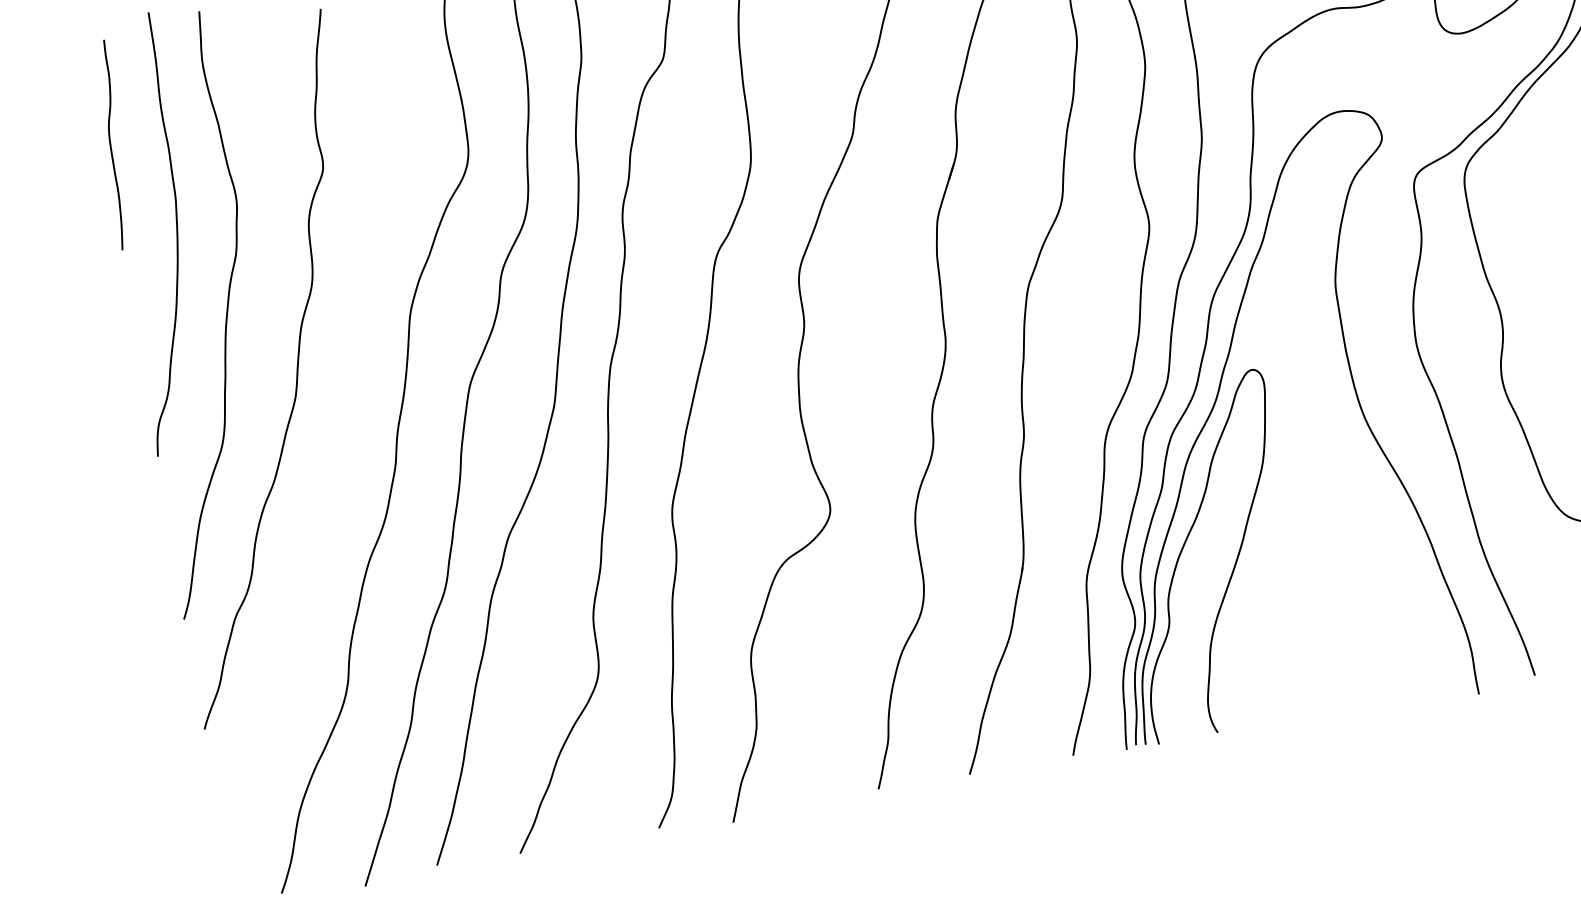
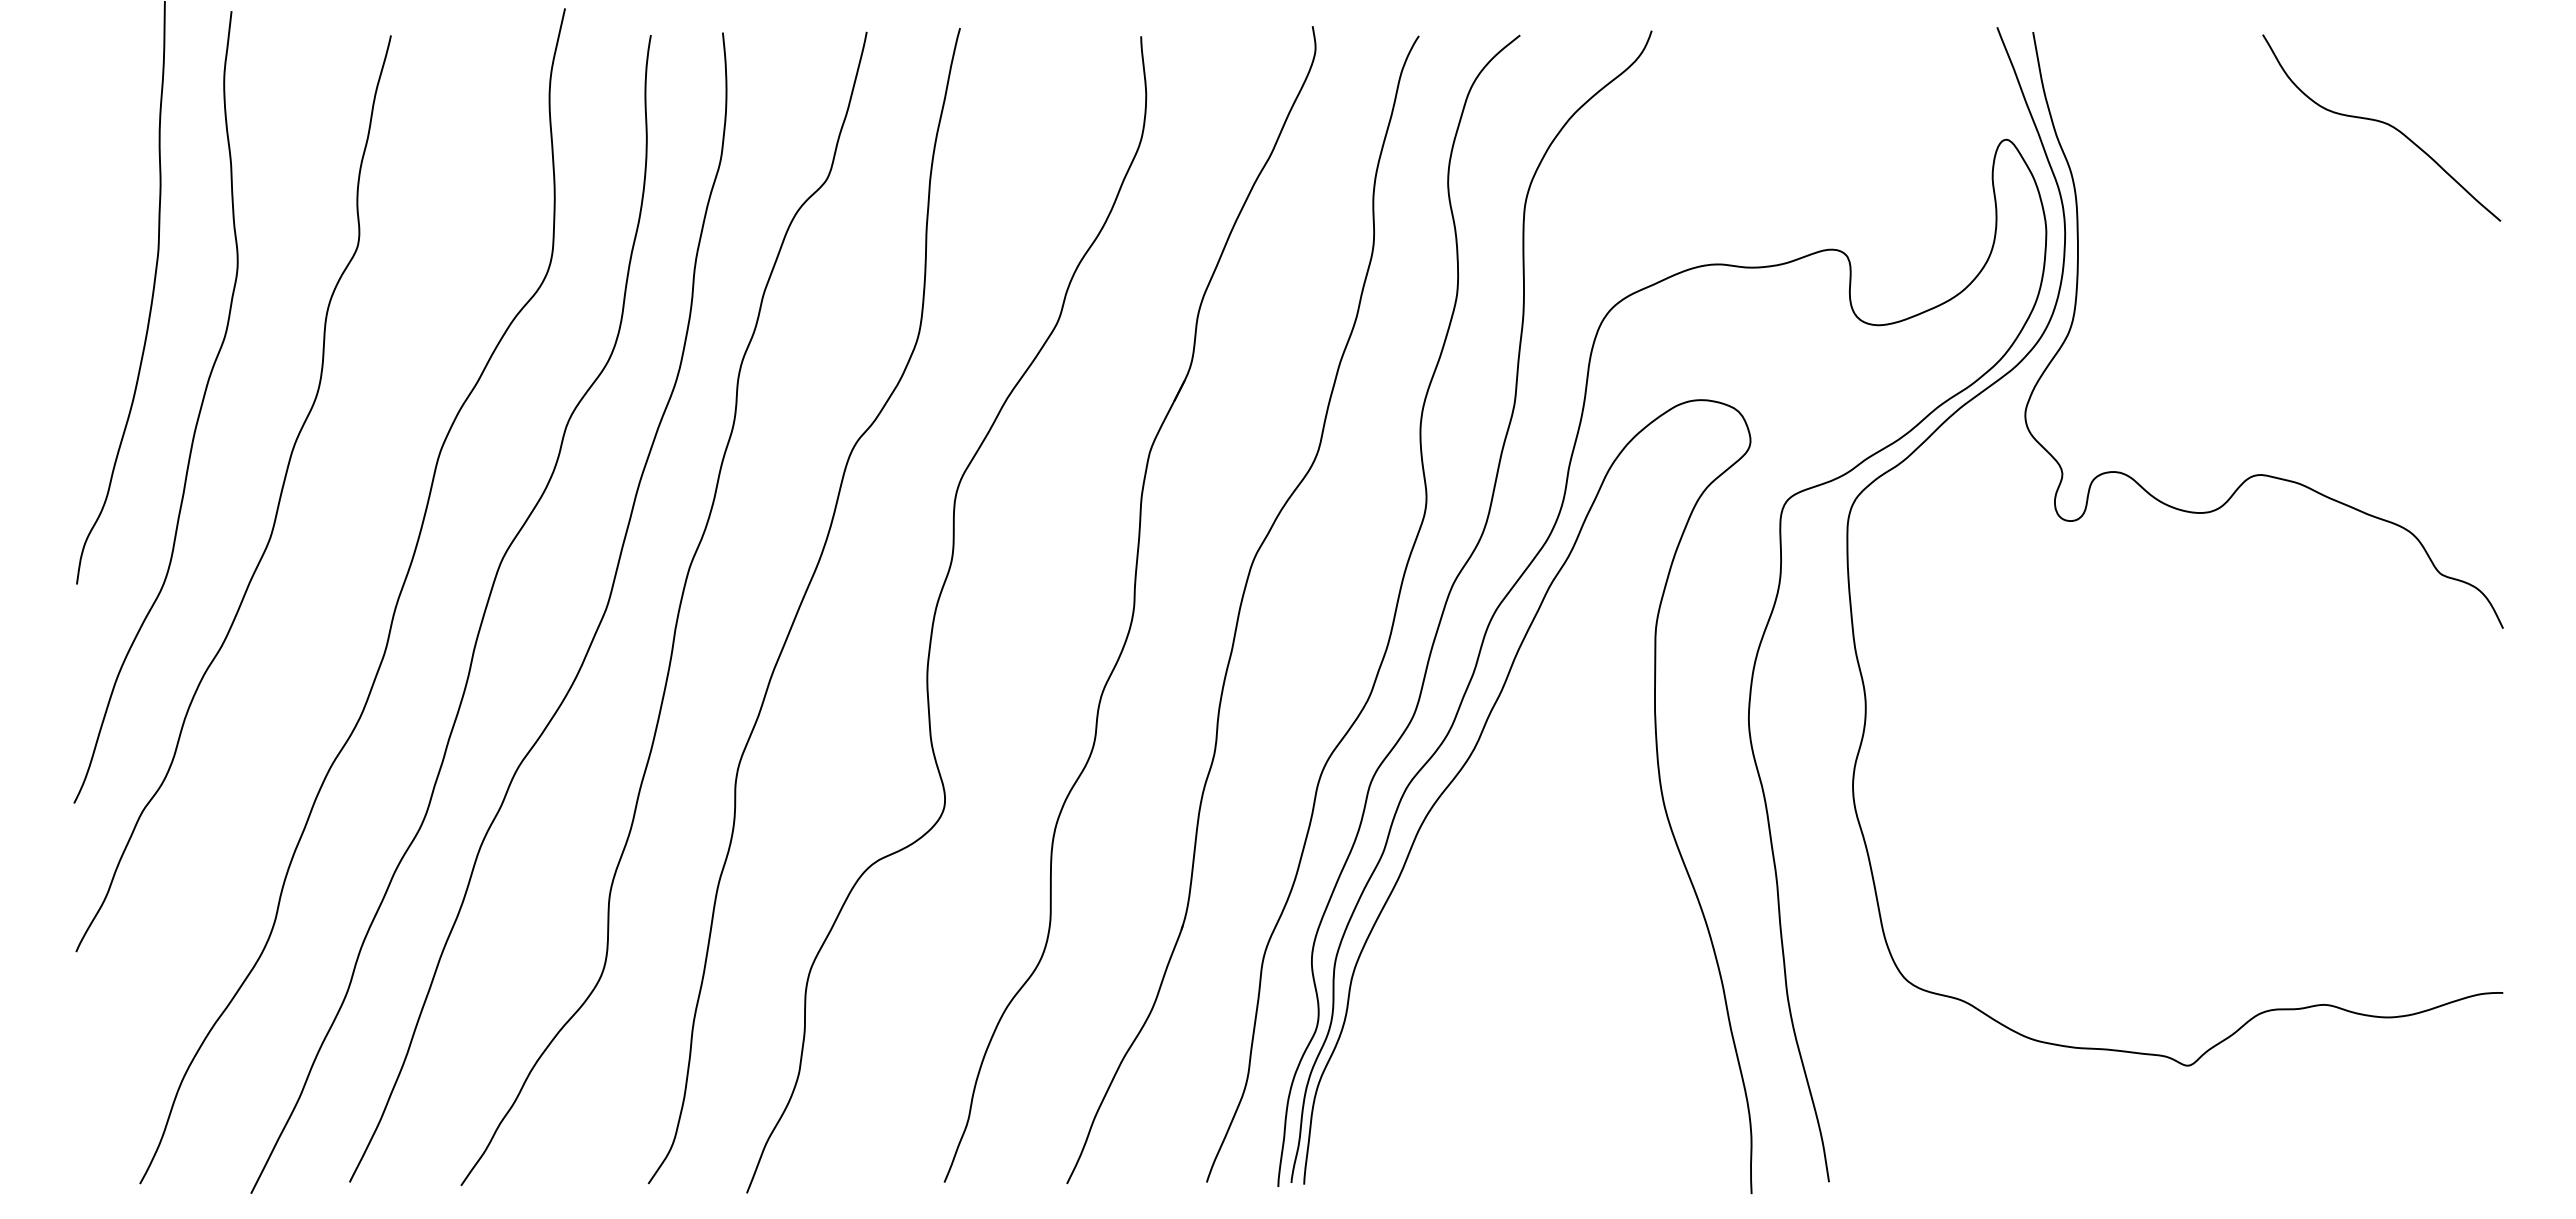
curve: (111, 145) -> (86, 166), removed
curve: (1184, 545) -> (1400, 932), removed

